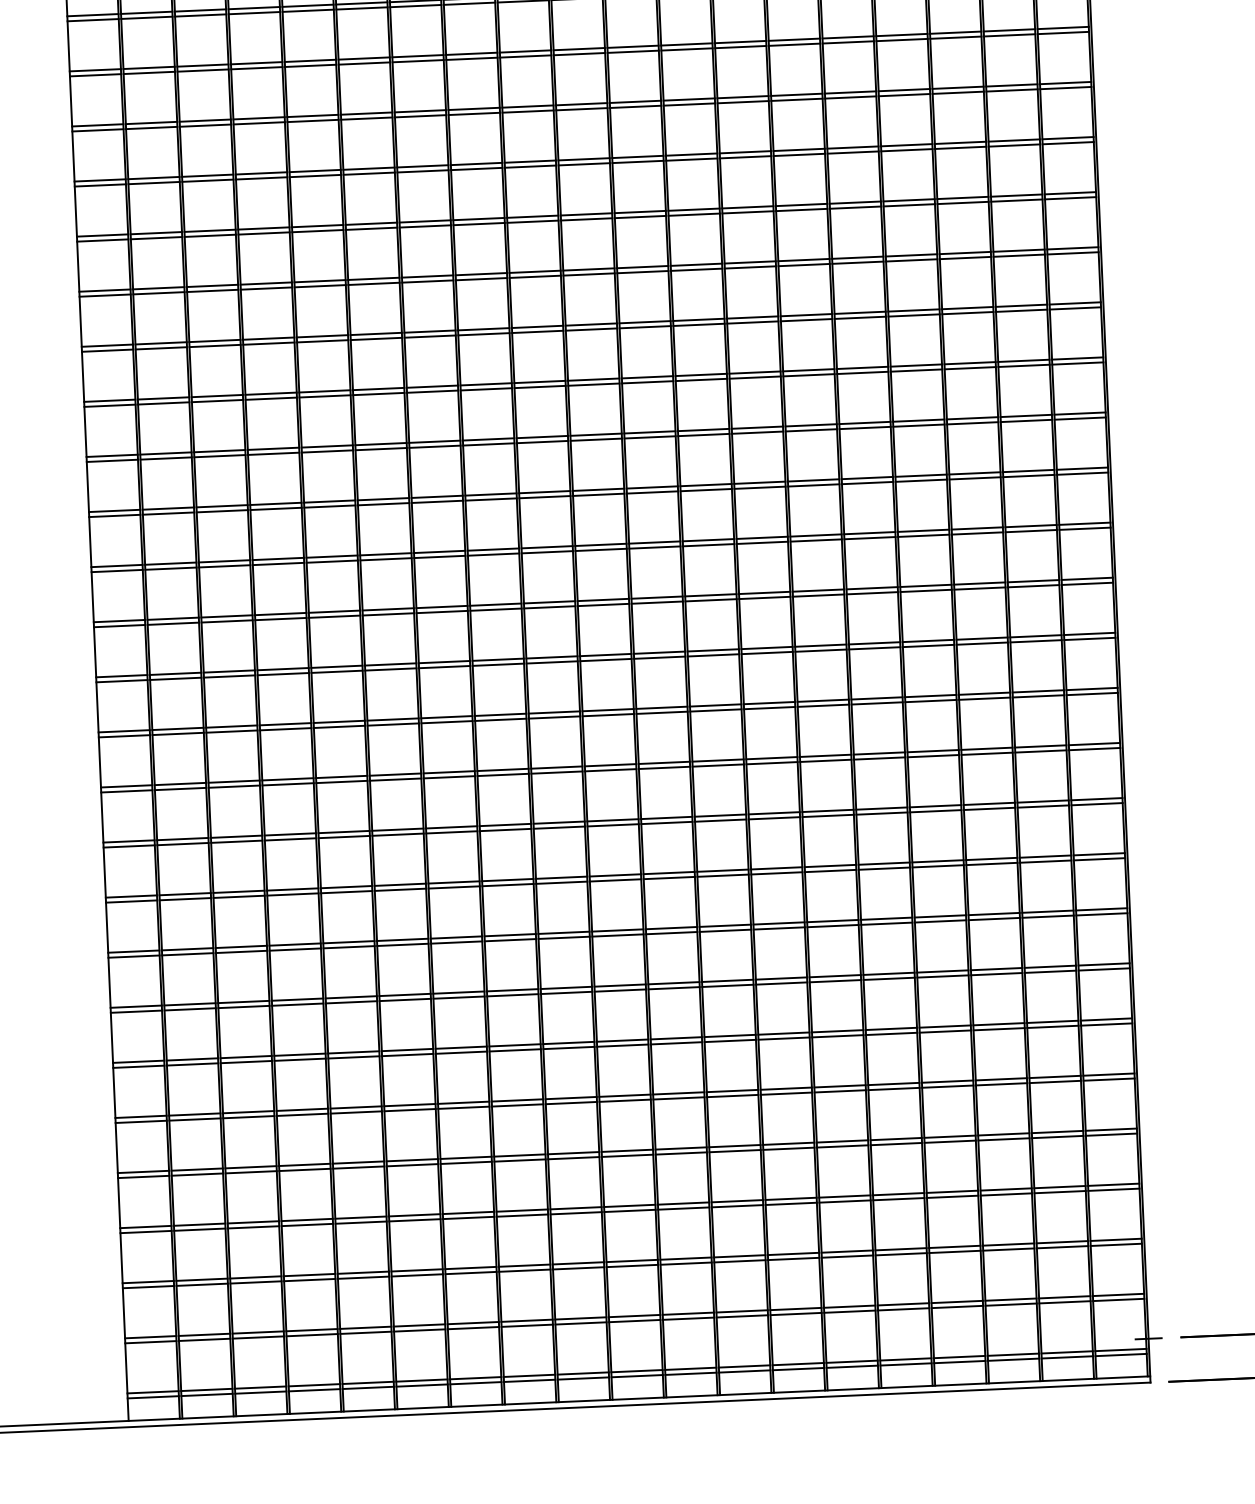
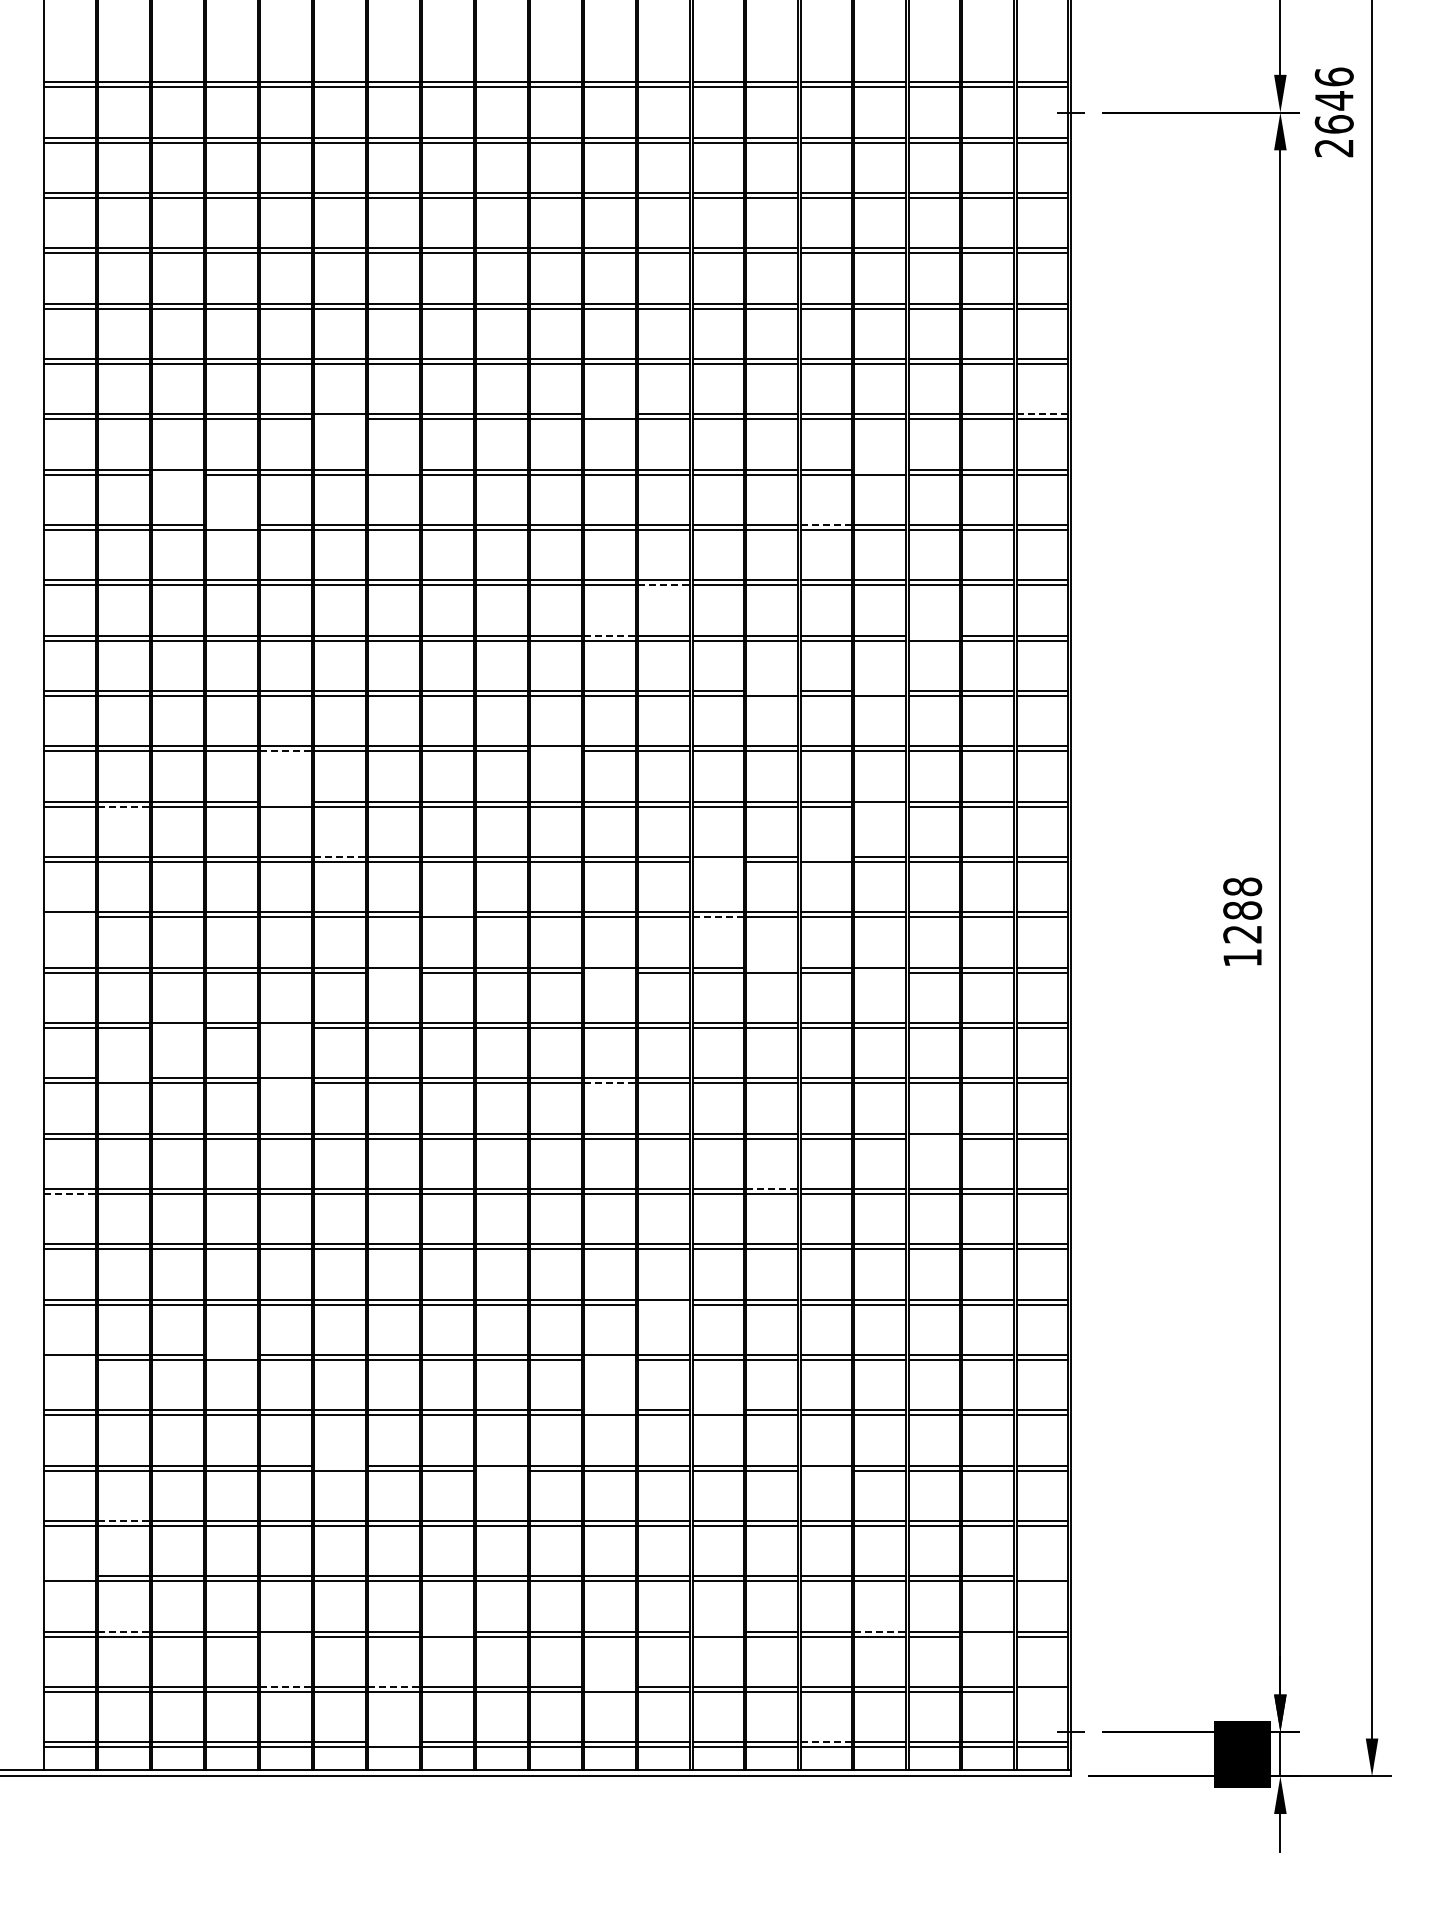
line: (1063, 28) -> (1042, 414), solid -> dashed
line: (632, 46) -> (609, 414), removed
line: (363, 63) -> (339, 419), removed
line: (904, 89) -> (880, 469), removed
line: (419, 111) -> (393, 469), removed
line: (204, 125) -> (177, 474), removed
line: (853, 147) -> (826, 525), solid -> dashed
line: (260, 173) -> (231, 525), removed
line: (694, 214) -> (664, 585), solid -> dashed
line: (964, 252) -> (933, 635), removed
line: (642, 266) -> (610, 635), solid -> dashed
line: (914, 310) -> (880, 691), removed
line: (806, 315) -> (772, 691), removed
line: (593, 384) -> (555, 751), removed
line: (325, 396) -> (286, 751), solid -> dashed
line: (919, 425) -> (880, 806), removed
line: (326, 446) -> (285, 801), removed
line: (166, 458) -> (124, 806), solid -> dashed
line: (866, 478) -> (825, 857), removed
line: (759, 488) -> (717, 862), removed
line: (383, 499) -> (340, 857), solid -> dashed
line: (762, 542) -> (718, 917), solid -> dashed
line: (492, 549) -> (447, 912), removed
line: (116, 571) -> (69, 917), removed
line: (818, 590) -> (772, 967), removed
line: (926, 590) -> (880, 972), removed
line: (656, 602) -> (609, 972), removed
line: (441, 611) -> (393, 972), removed
line: (336, 672) -> (285, 1028), removed
line: (228, 676) -> (177, 1028), removed
line: (662, 712) -> (610, 1083), solid -> dashed
line: (338, 727) -> (285, 1083), removed
line: (177, 729) -> (123, 1078), removed
line: (986, 753) -> (933, 1138), removed
line: (828, 811) -> (772, 1189), solid -> dashed
line: (129, 846) -> (70, 1194), solid -> dashed
line: (724, 930) -> (663, 1304), removed
line: (673, 988) -> (609, 1360), removed
line: (296, 1000) -> (231, 1355), removed
line: (135, 1012) -> (69, 1360), removed
line: (783, 1033) -> (717, 1410), removed
line: (675, 1038) -> (609, 1410), removed
line: (893, 1088) -> (825, 1470), removed
line: (570, 1102) -> (501, 1470), removed
line: (409, 1104) -> (339, 1465), removed
line: (197, 1170) -> (124, 1521), solid -> dashed
line: (1112, 1184) -> (1041, 1576), removed
line: (145, 1227) -> (69, 1576), removed
line: (955, 1246) -> (880, 1631), solid -> dashed
line: (1062, 1247) -> (988, 1636), removed
line: (792, 1253) -> (717, 1631), removed
line: (523, 1265) -> (447, 1631), removed
line: (362, 1277) -> (285, 1636), removed
line: (202, 1279) -> (124, 1631), solid -> dashed
line: (1117, 1300) -> (1041, 1692), removed
line: (687, 1314) -> (609, 1687), removed
line: (473, 1323) -> (394, 1687), solid -> dashed
line: (366, 1328) -> (286, 1687), solid -> dashed
line: (906, 1359) -> (826, 1742), solid -> dashed
line: (475, 1378) -> (393, 1742), removed

